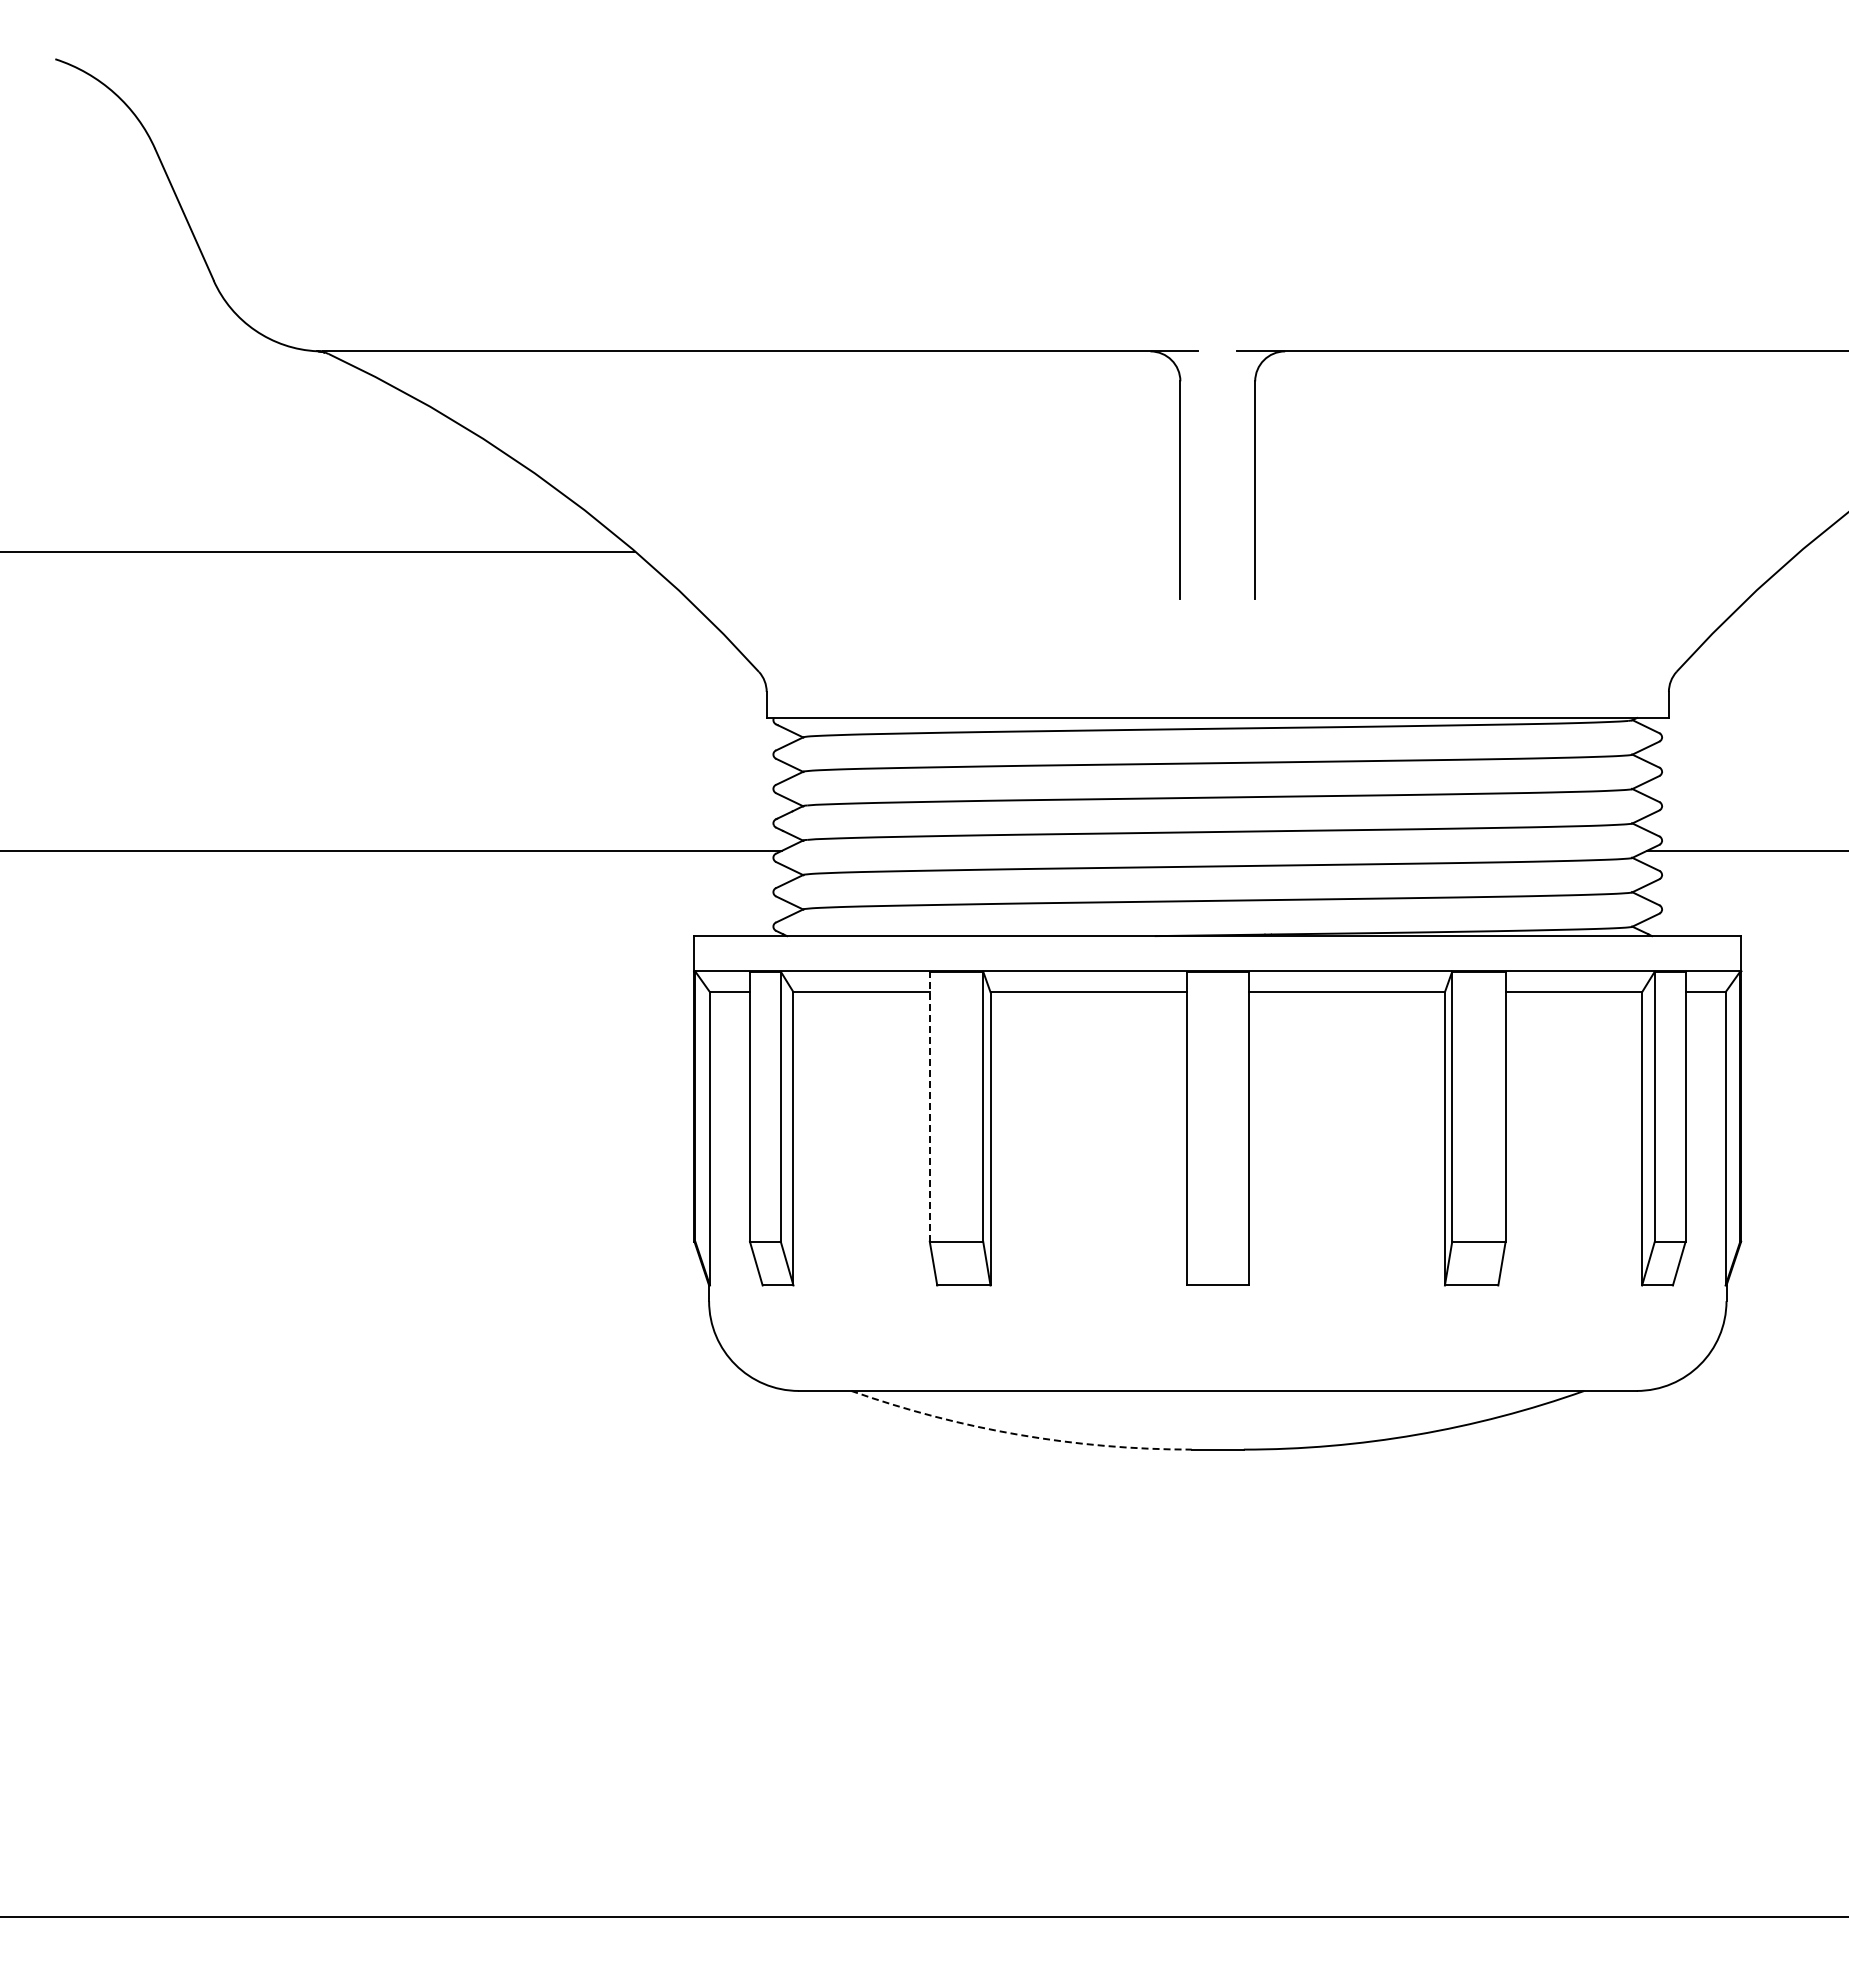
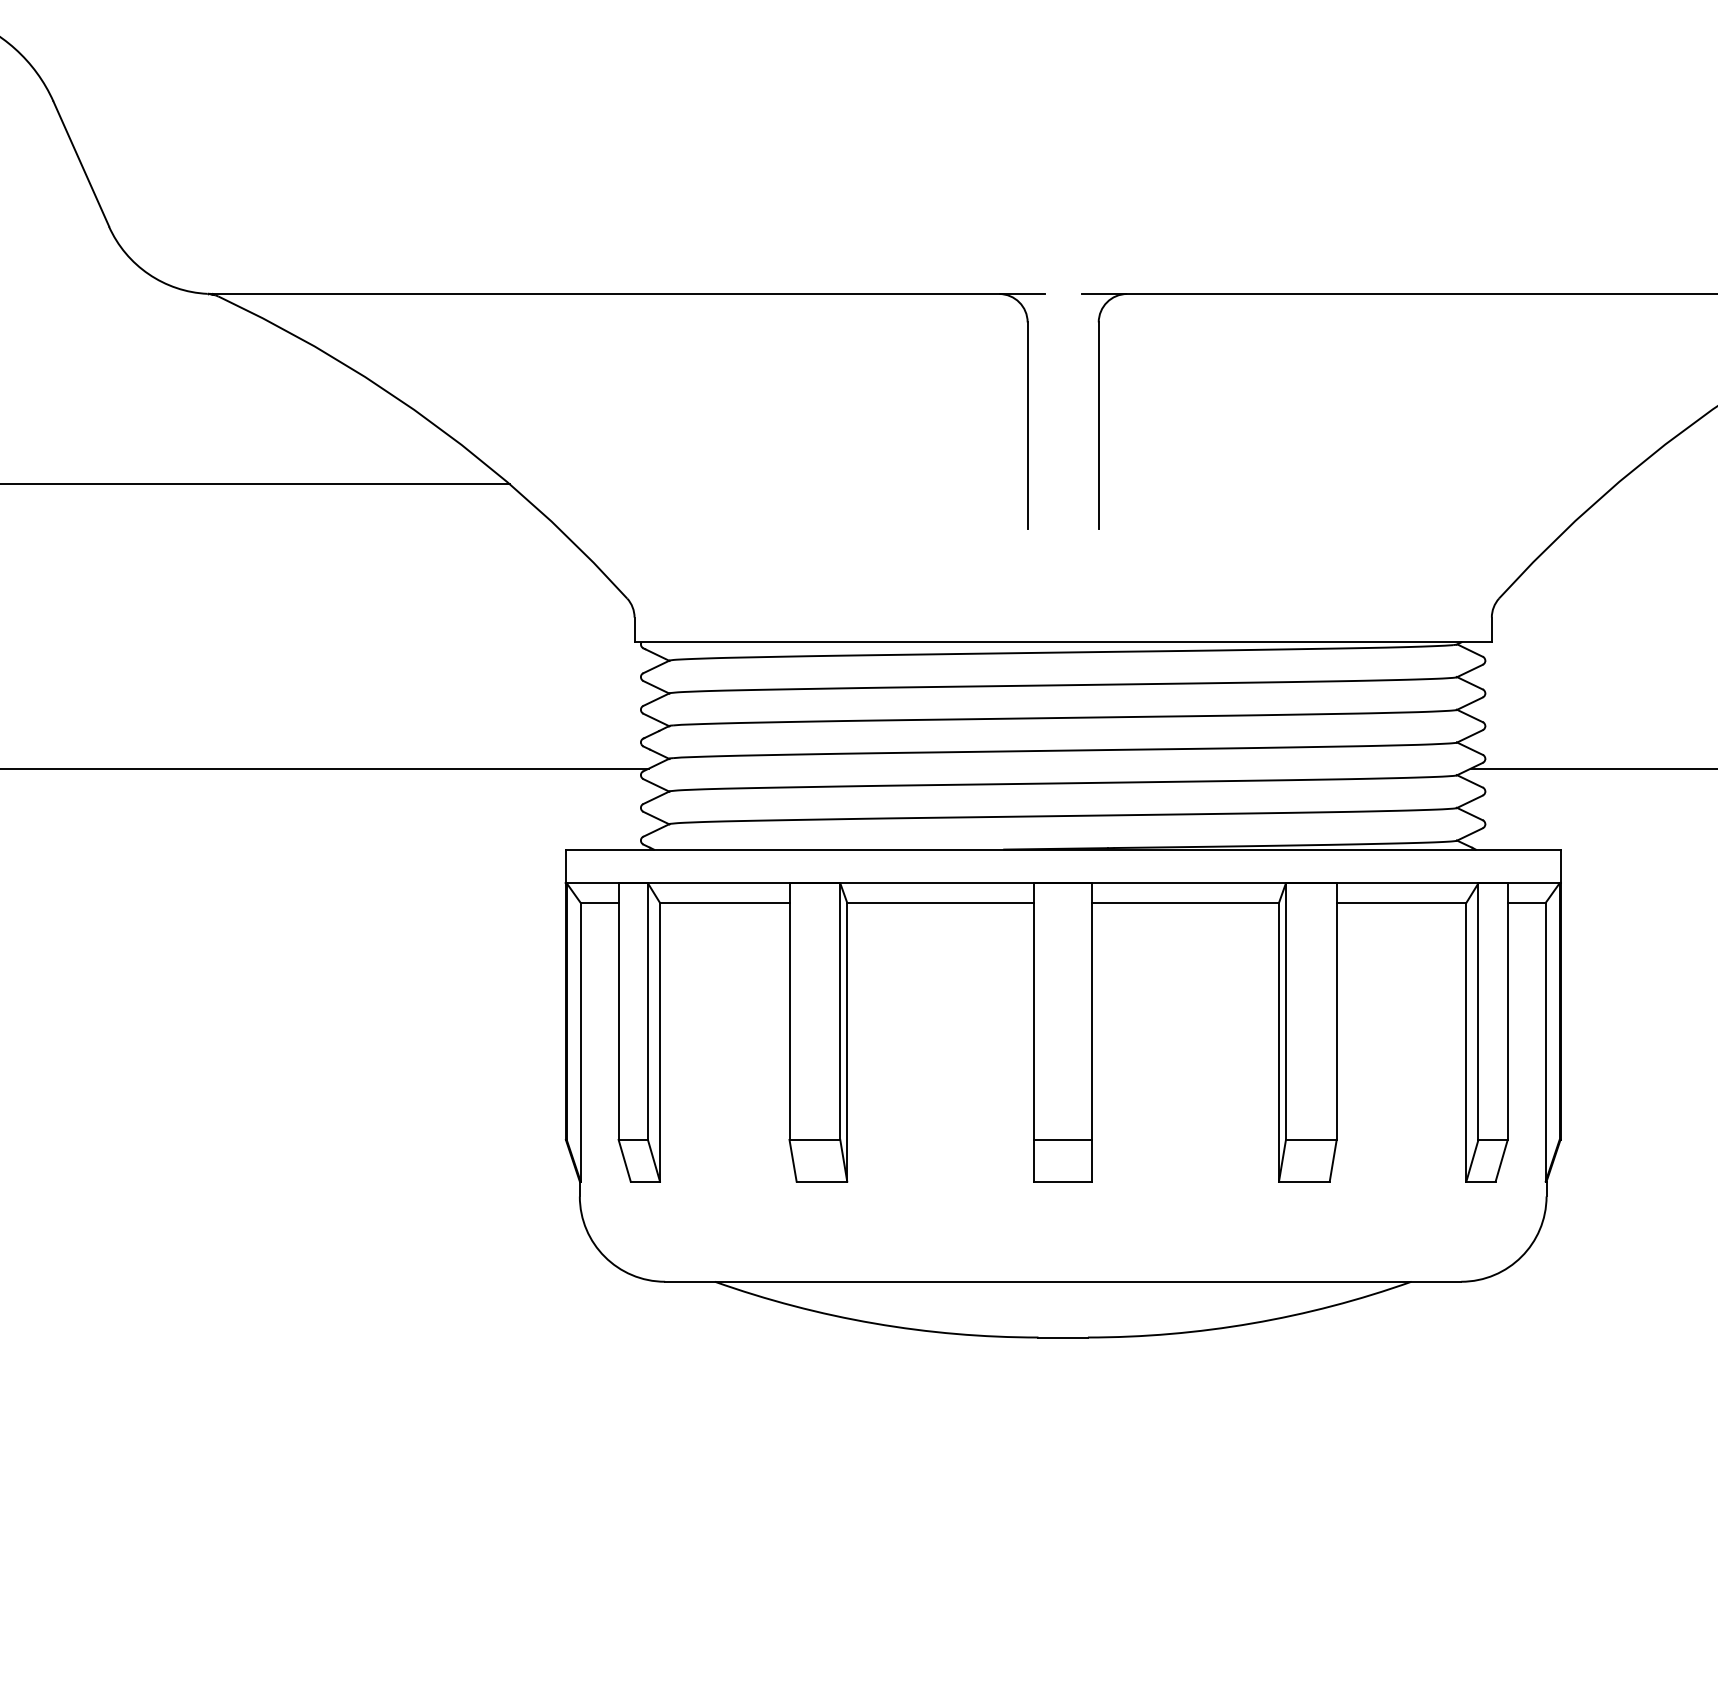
line: (929, 1106) -> (789, 1011), dashed -> solid
line: (1217, 1241) -> (1062, 1139), added
arc: (1018, 1434) -> (873, 1323), dashed -> solid

